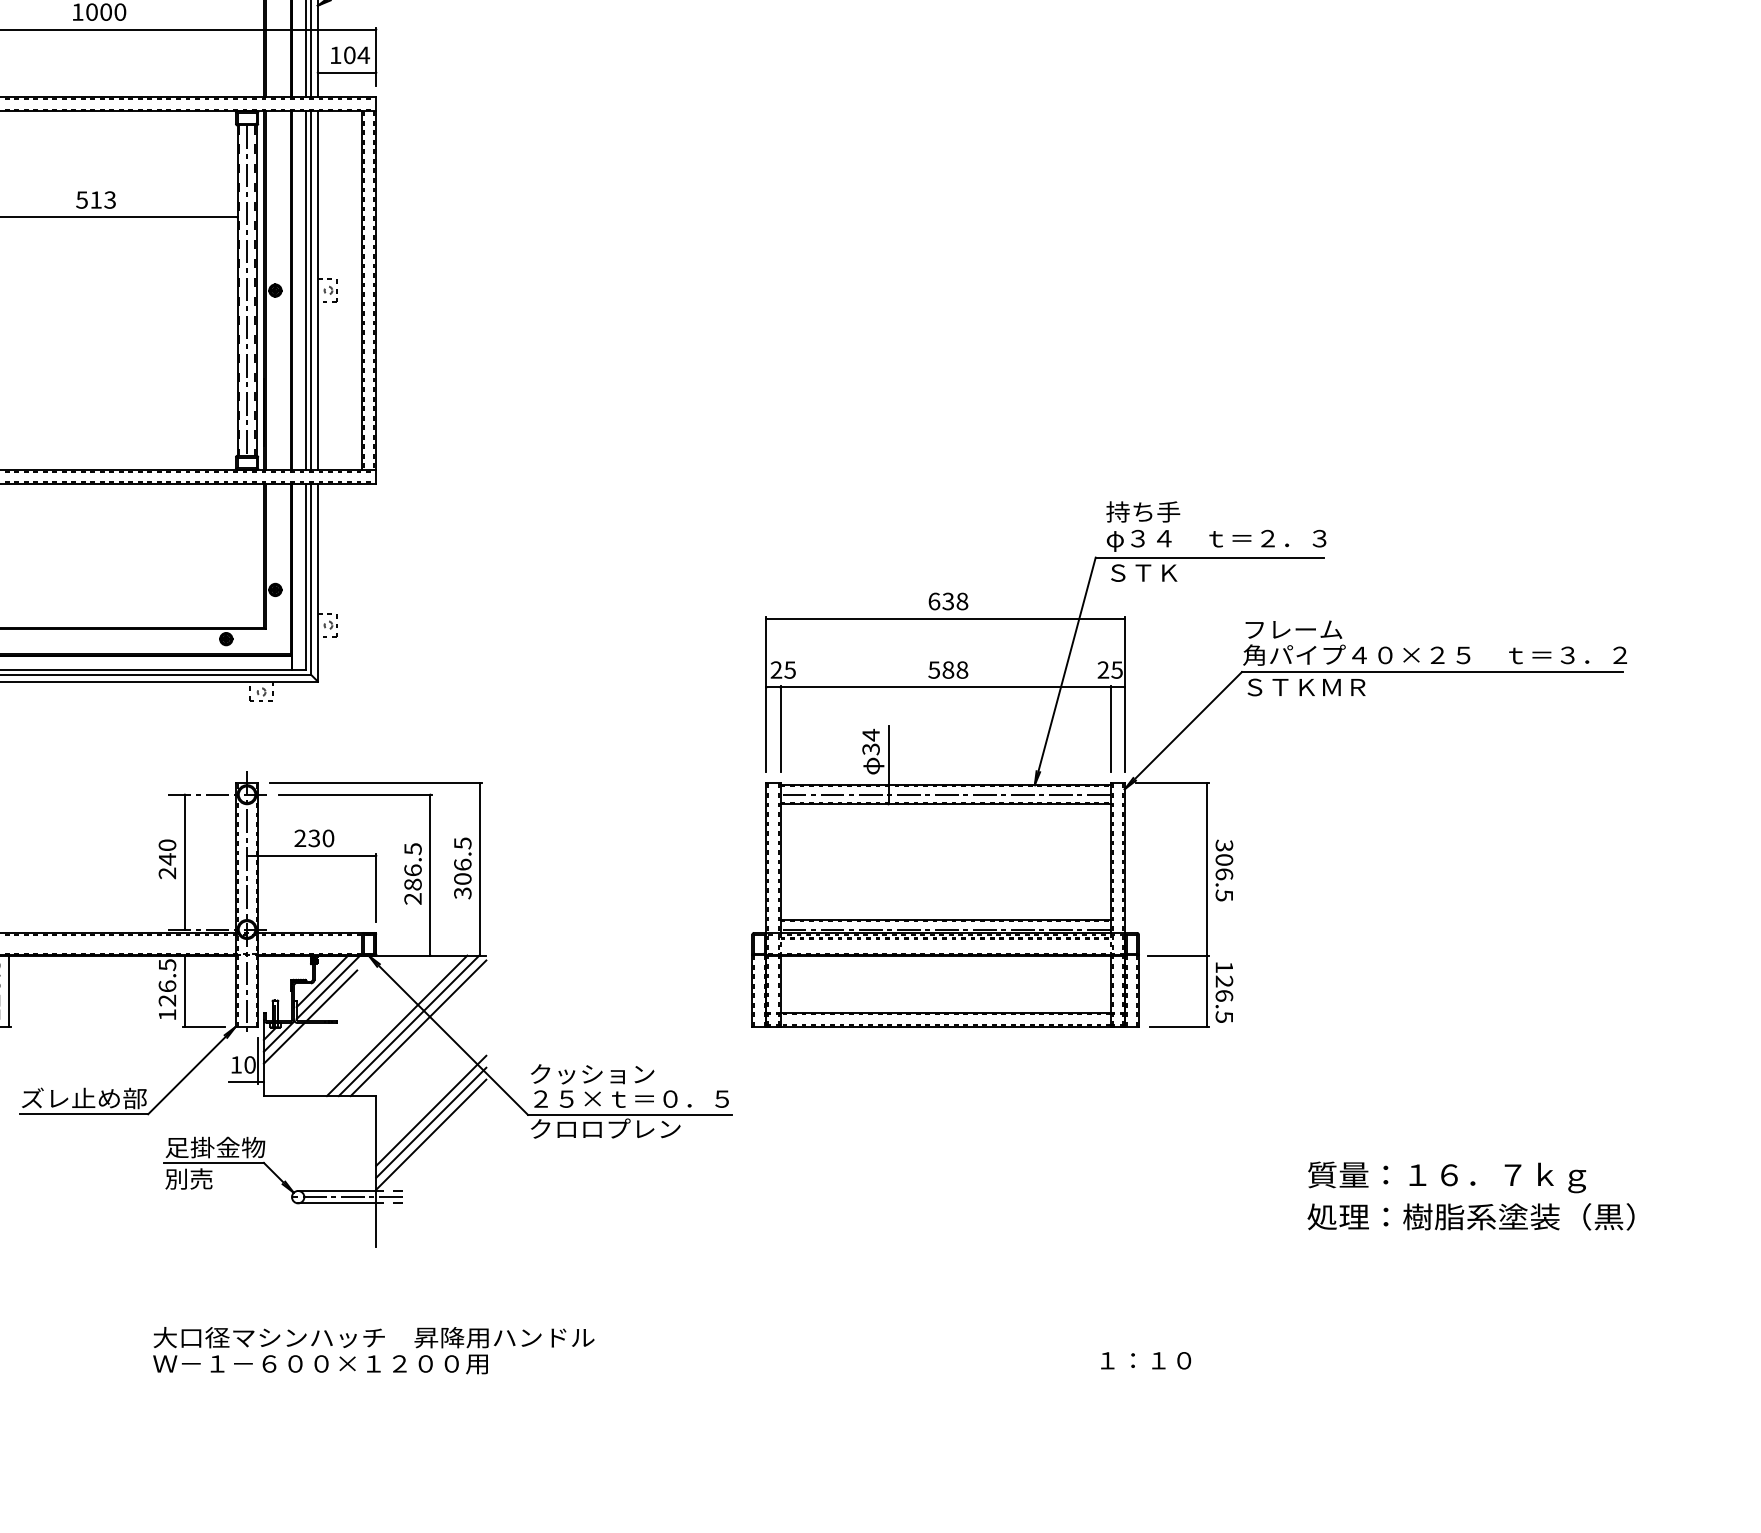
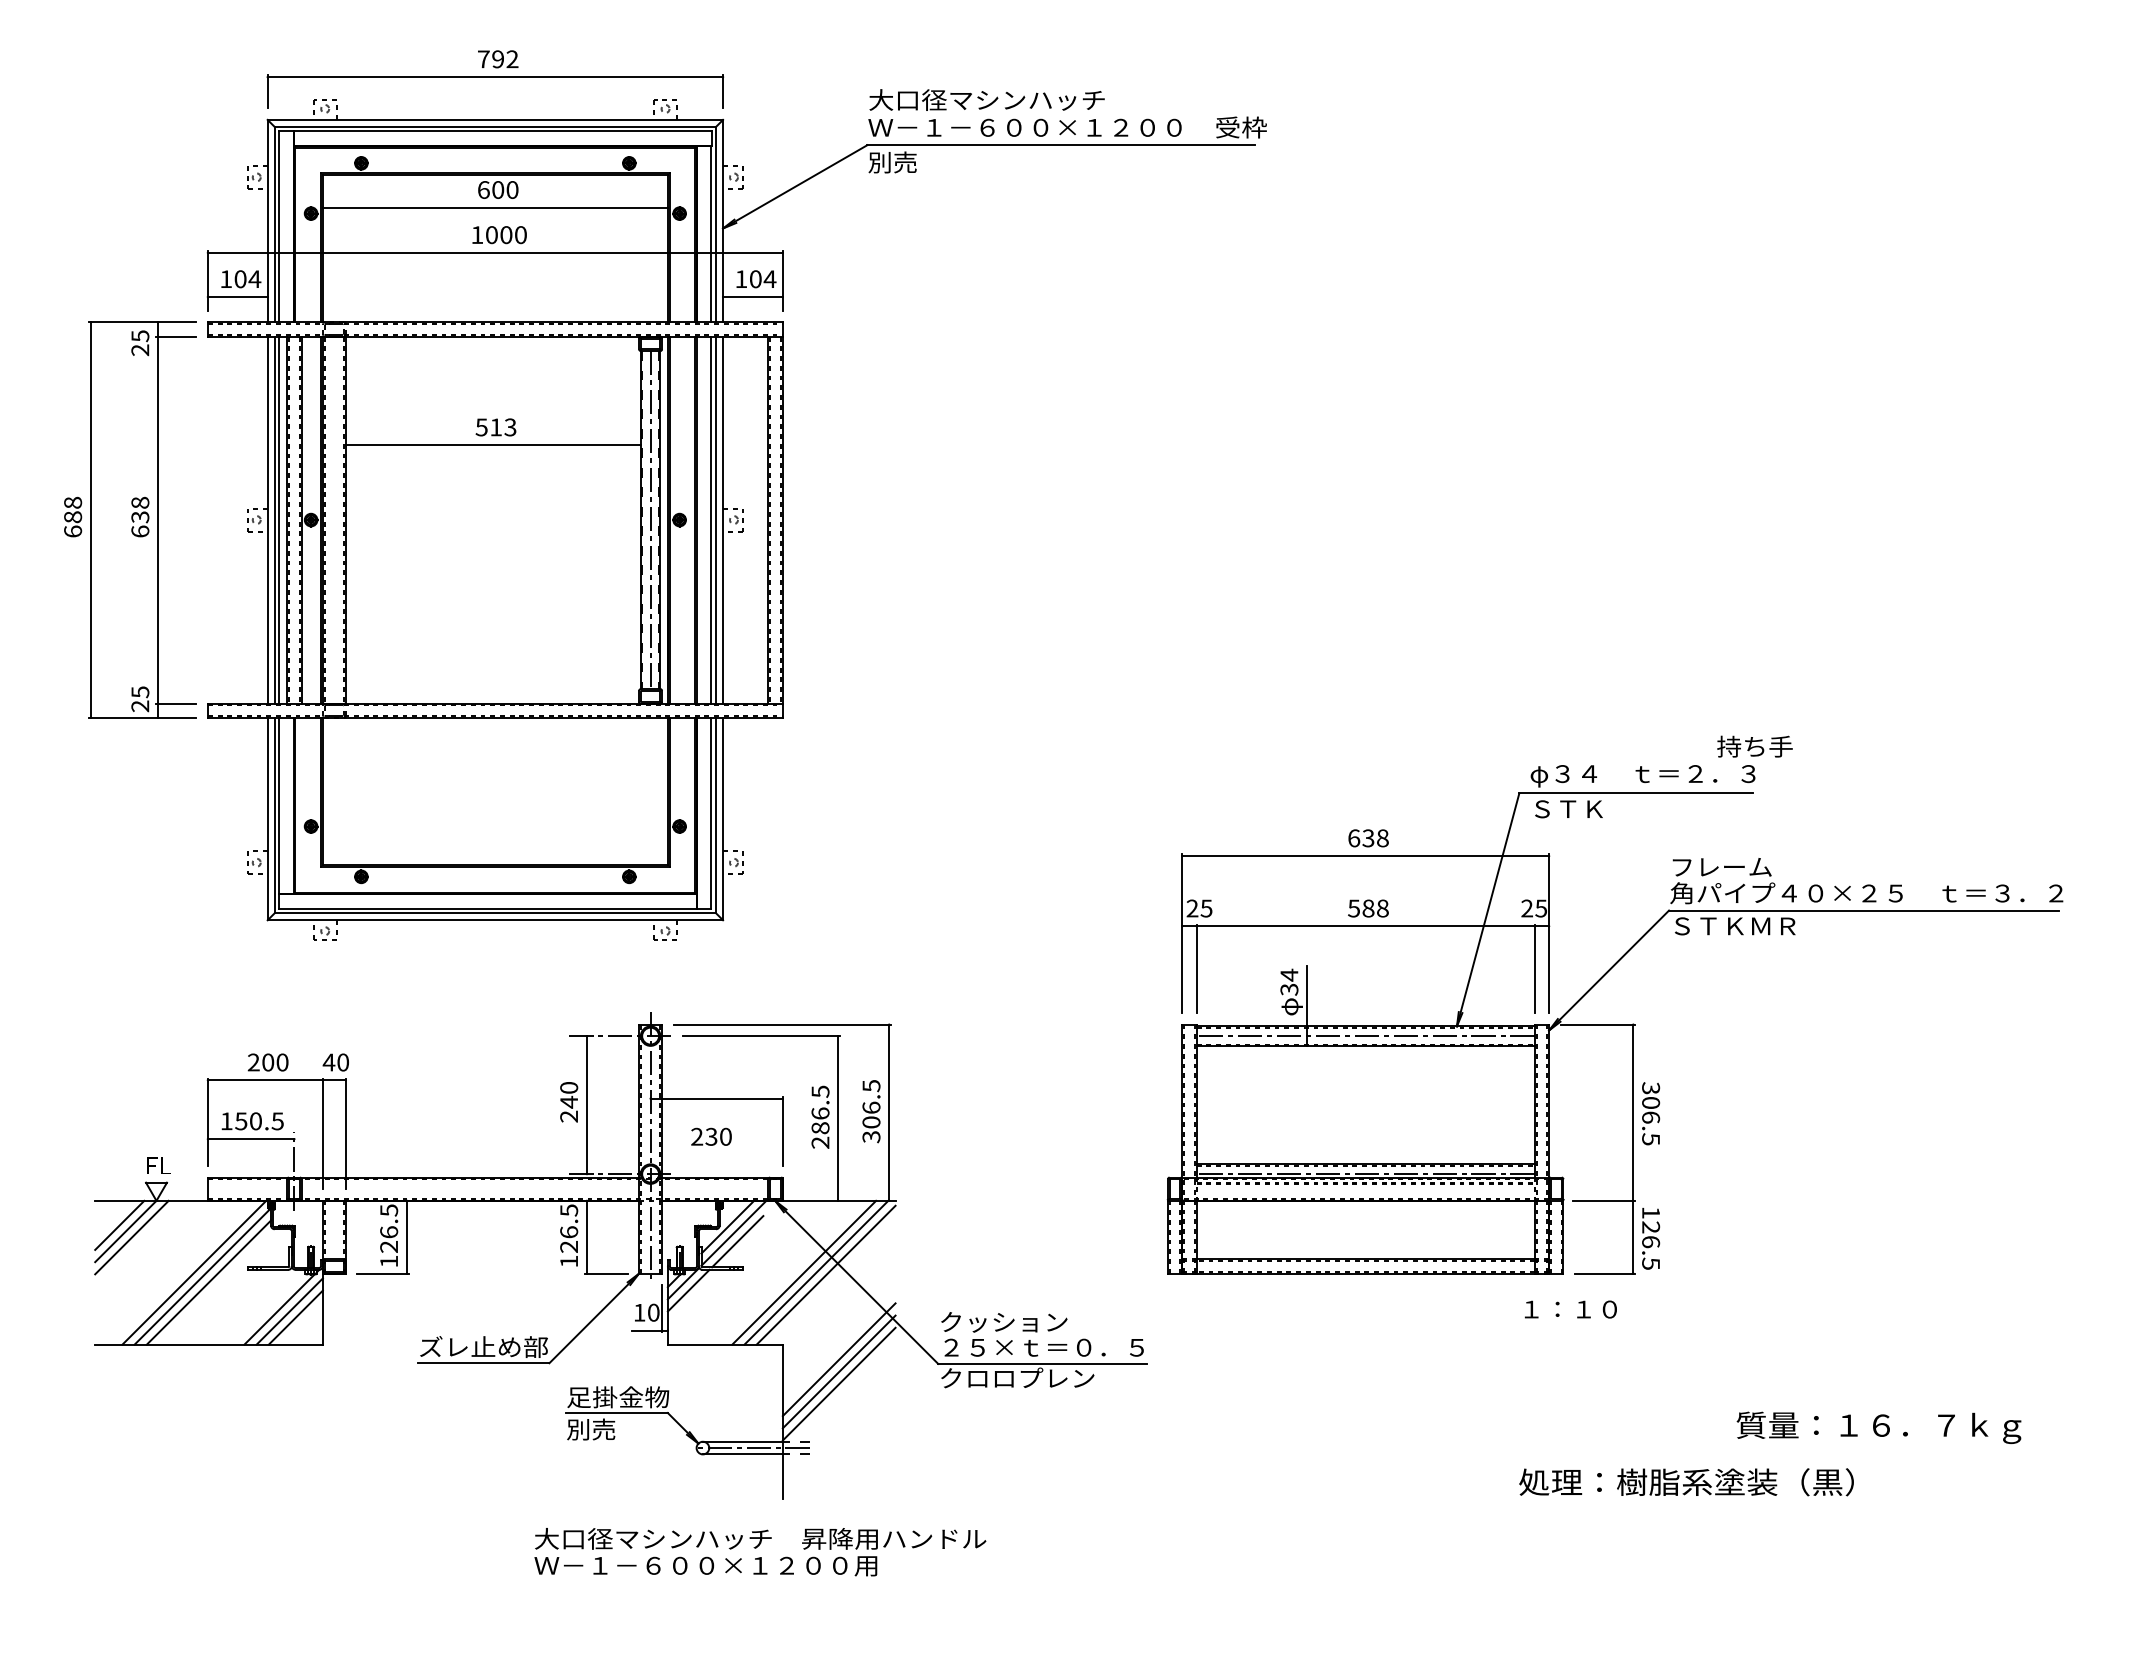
text: (1142, 511) -> (1754, 746), moved
text: (314, 838) -> (711, 1136), moved
text: (1471, 1217) -> (1686, 1482), moved
text: (373, 1350) -> (760, 1552), moved
text: (1145, 1360) -> (1570, 1309), moved

